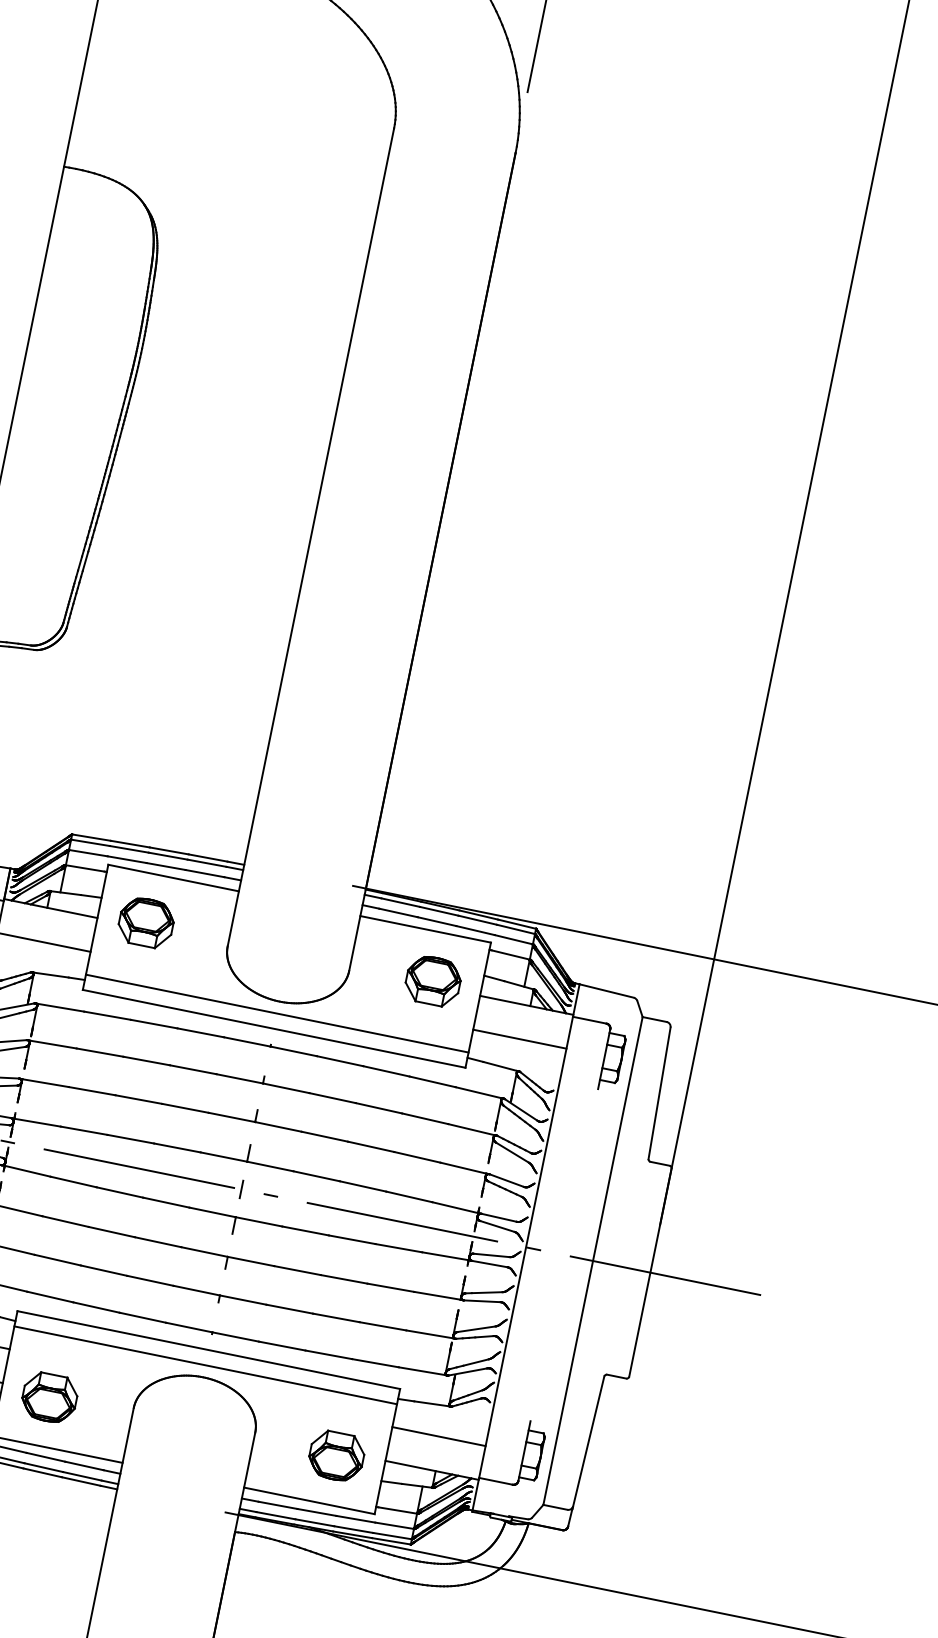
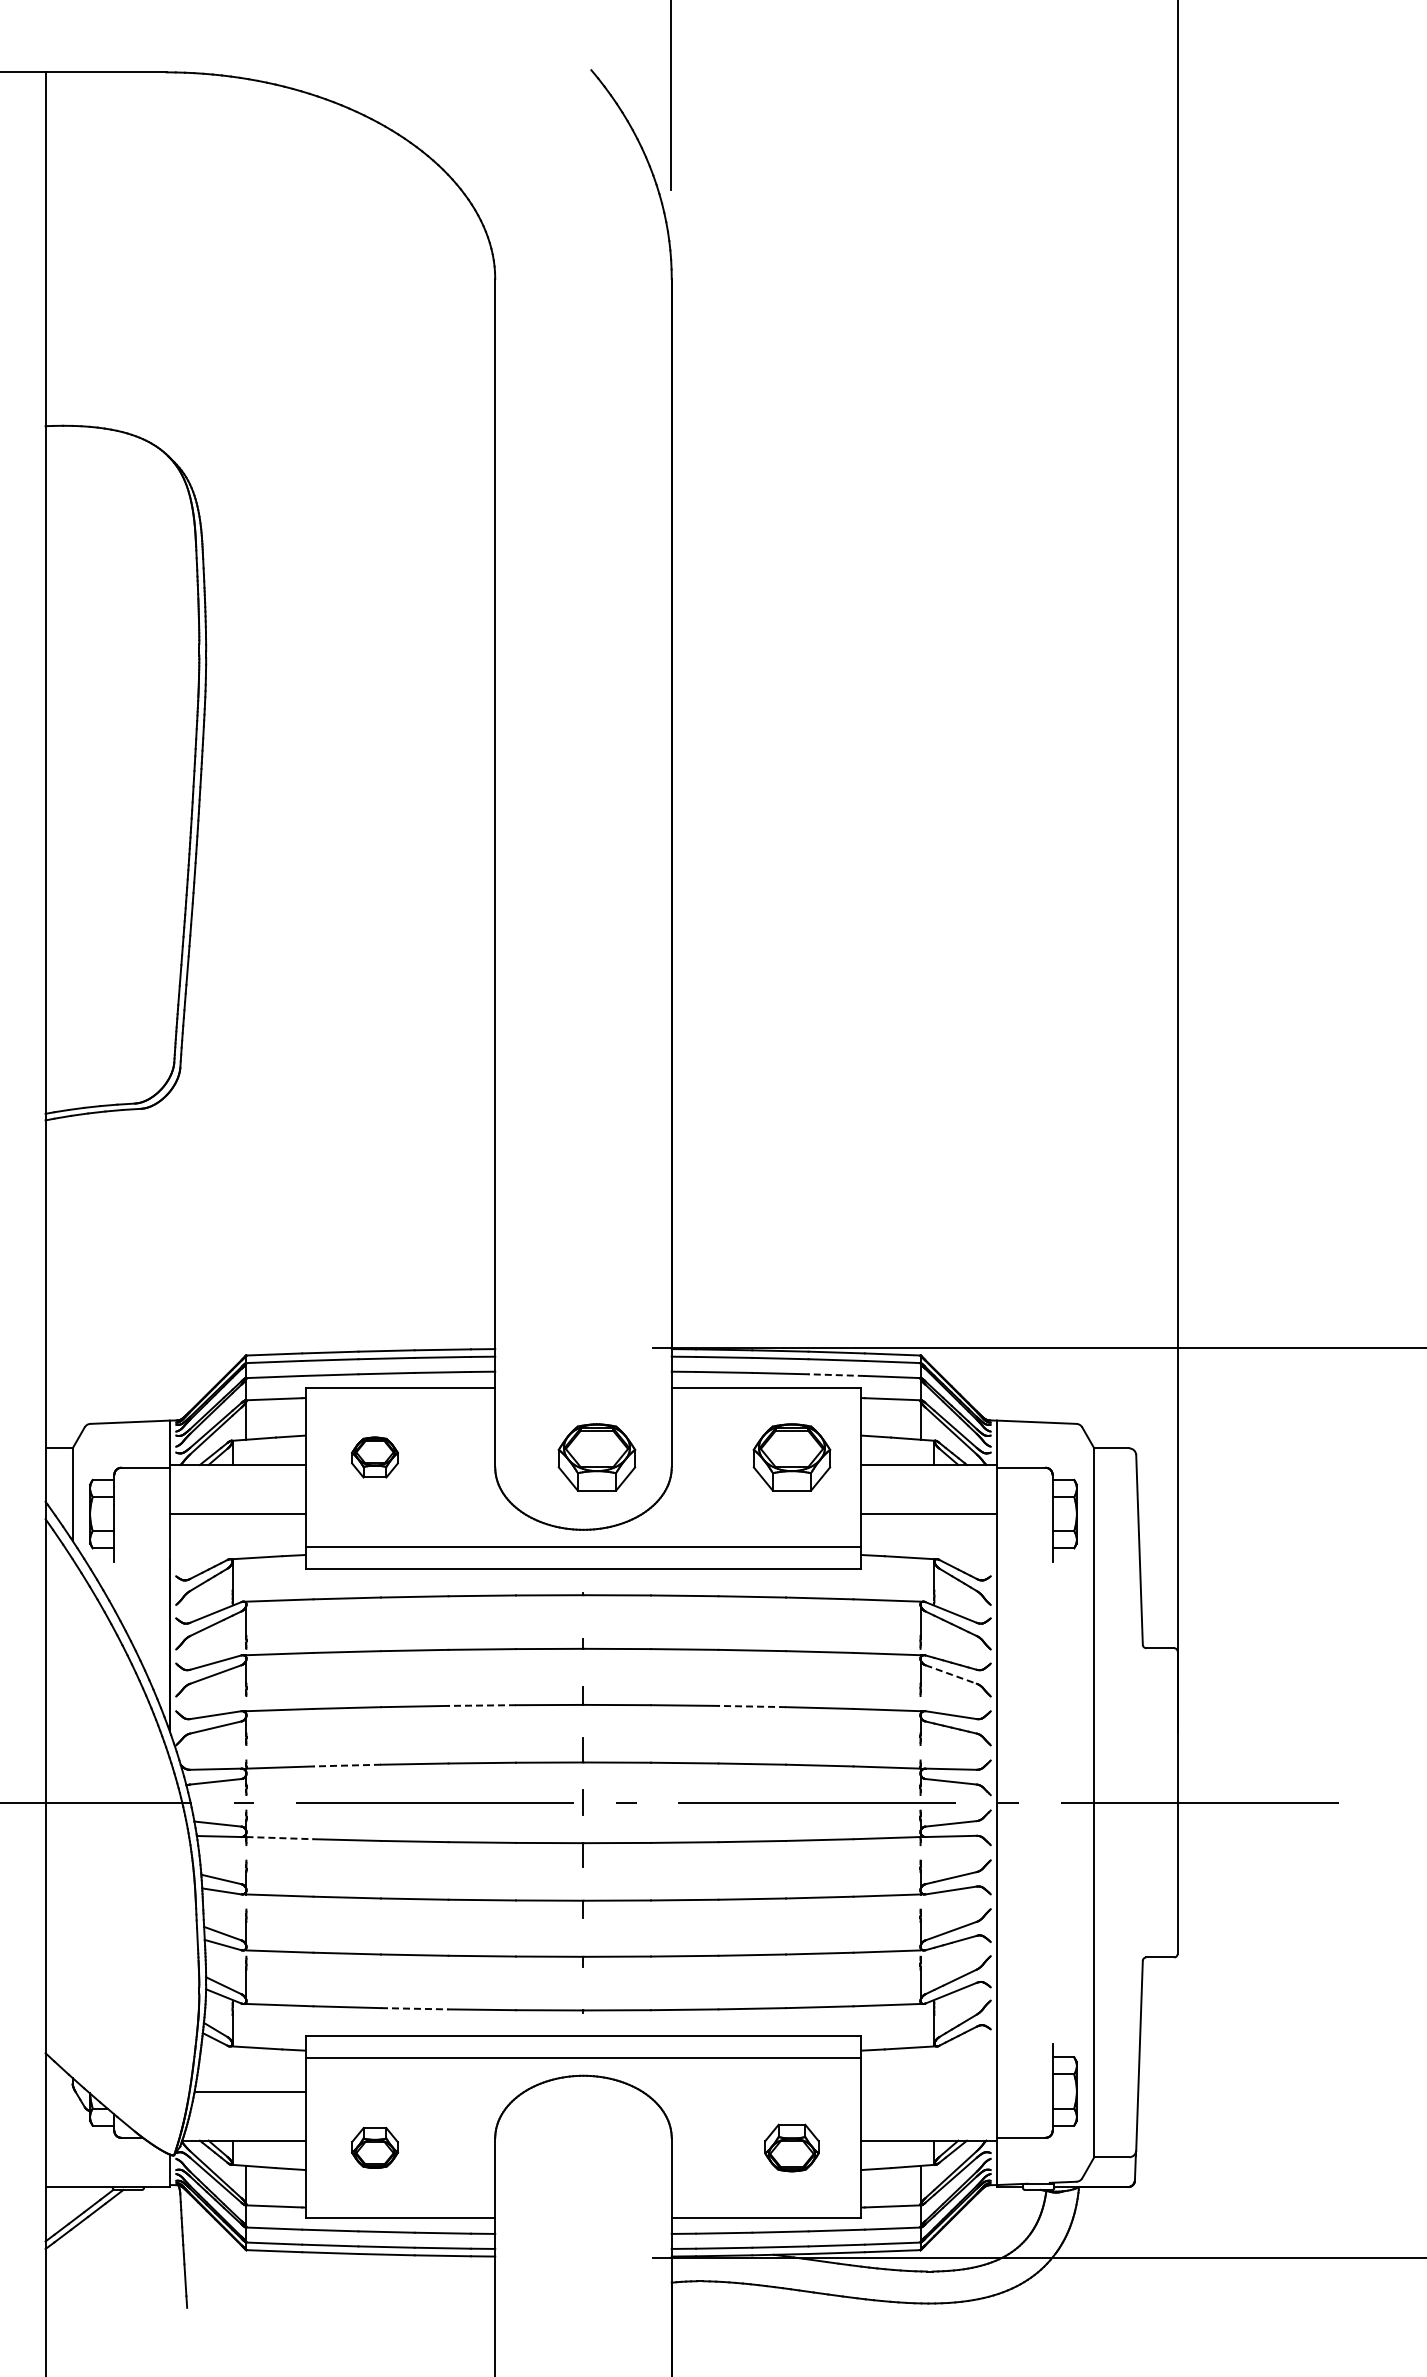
part: (146, 922) -> (374, 1457), size x0.6
line: (475, 930) -> (836, 1375), solid -> dashed
part: (298, 953) -> (596, 1457), added
line: (185, 1108) -> (482, 1705), solid -> dashed
line: (84, 1130) -> (347, 1765), solid -> dashed
line: (371, 1146) -> (752, 1706), solid -> dashed
line: (512, 1152) -> (951, 1674), solid -> dashed
line: (27, 1171) -> (279, 1838), solid -> dashed
line: (96, 1307) -> (414, 2008), solid -> dashed
part: (49, 1397) -> (374, 2147), size x0.6
line: (438, 1436) -> (928, 2091), removed
part: (336, 1455) -> (791, 2147), size x0.7

